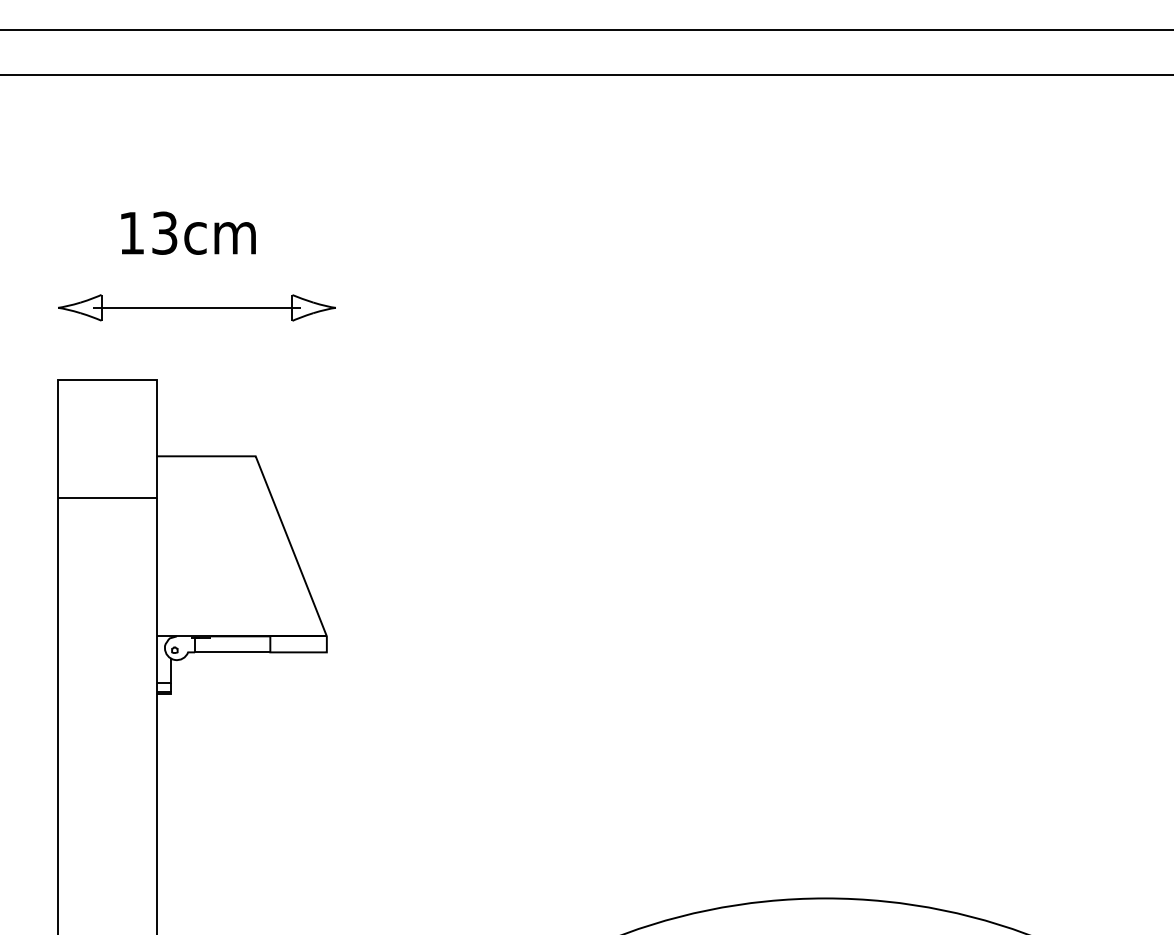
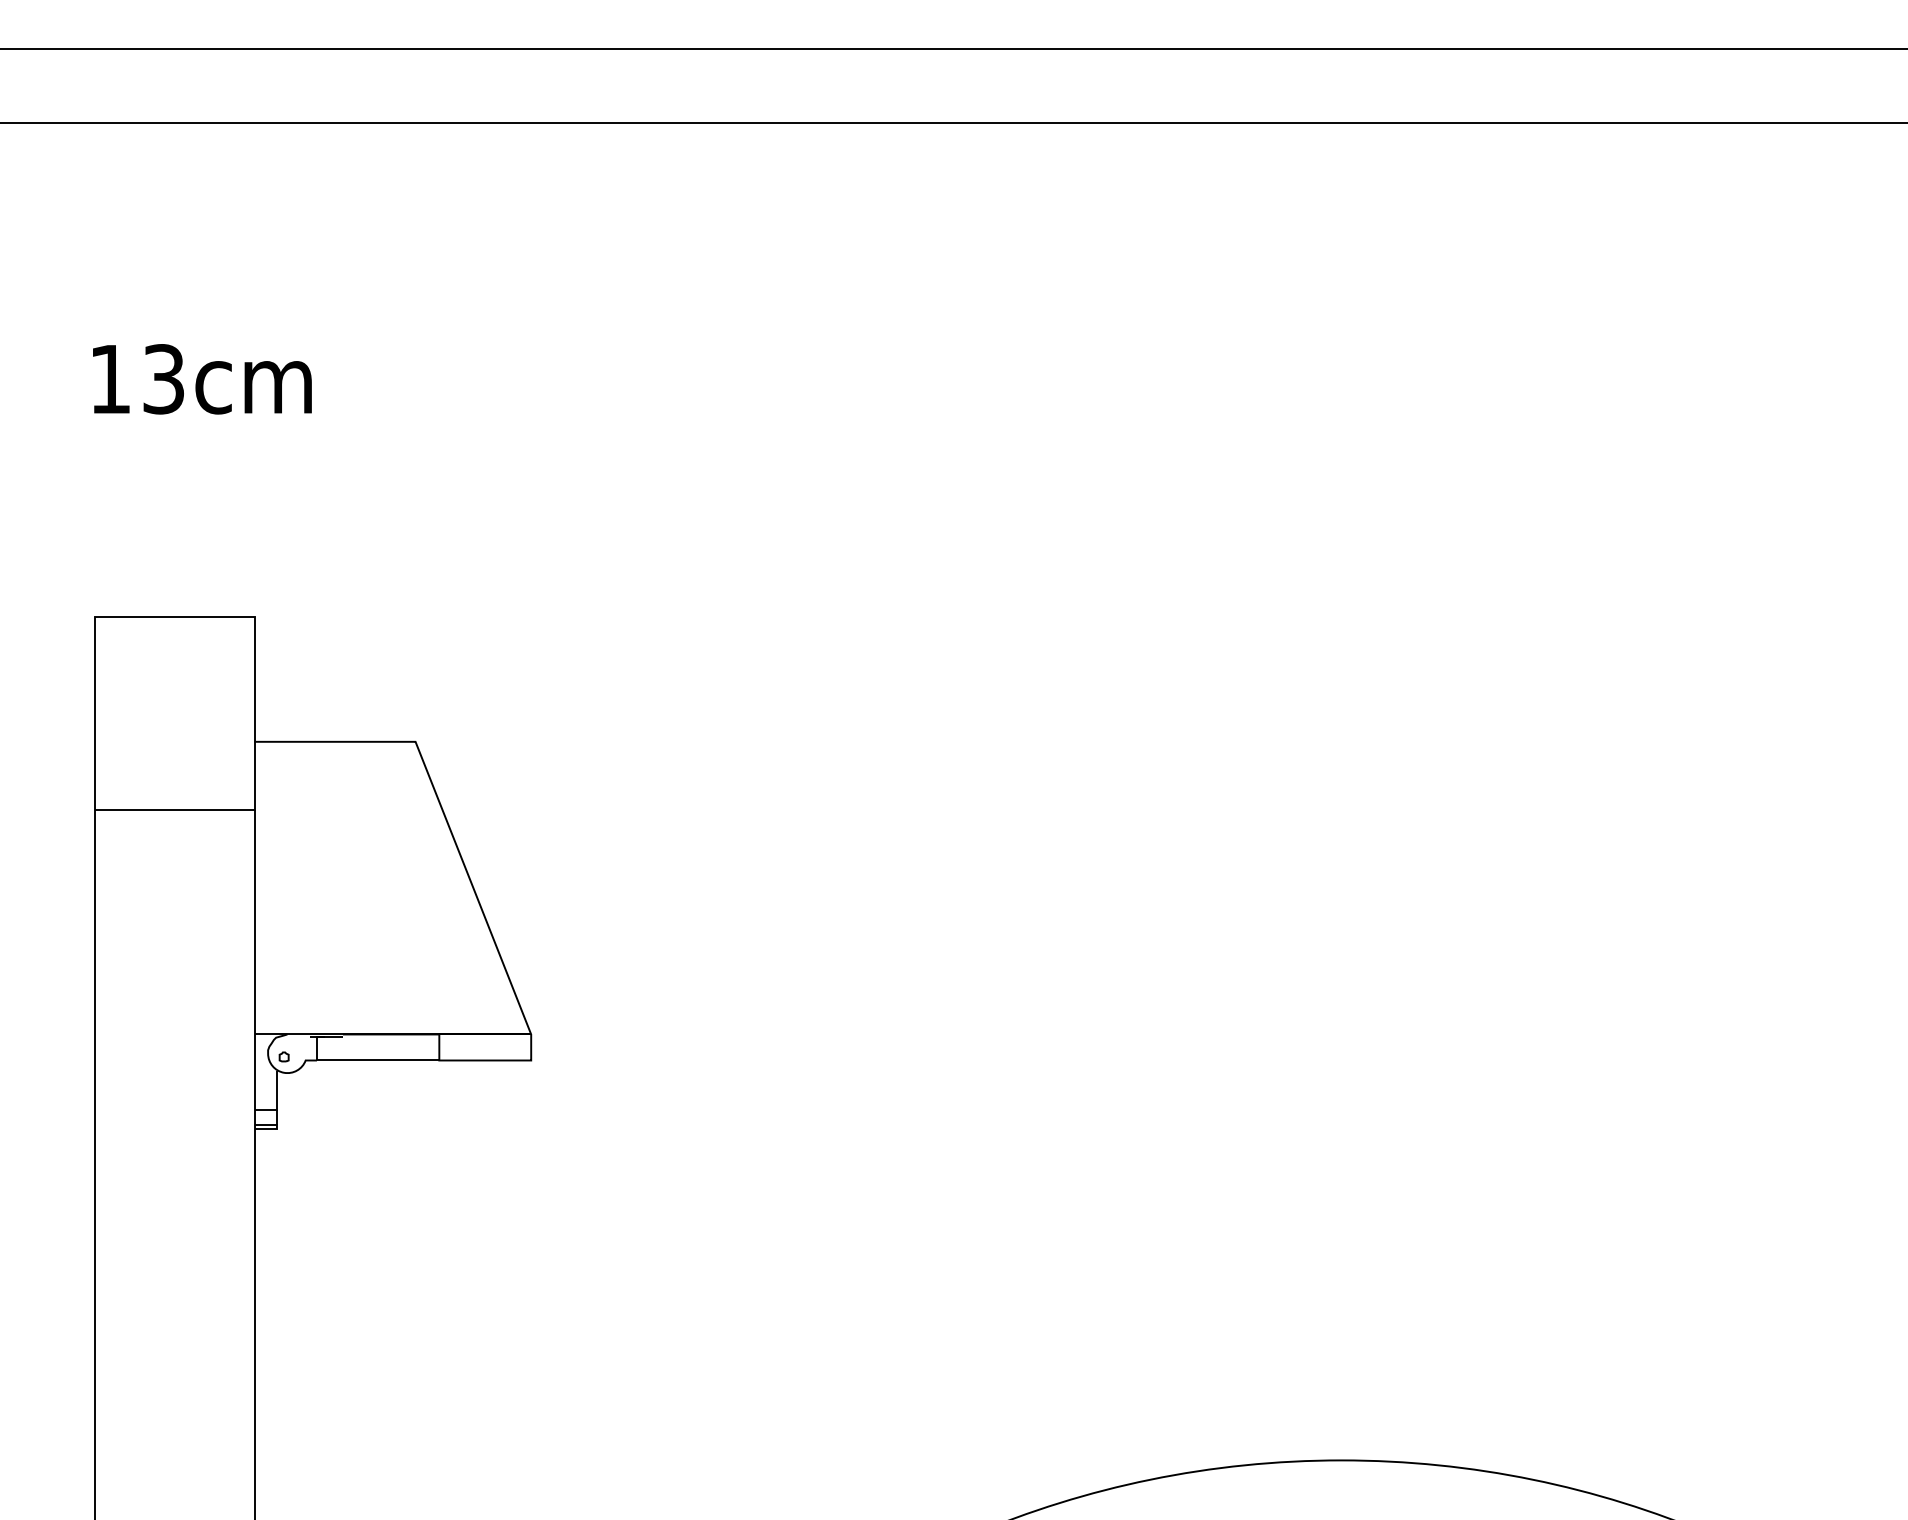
text: (188, 232) -> (202, 378), moved
part: (196, 307) -> (319, 499), removed

